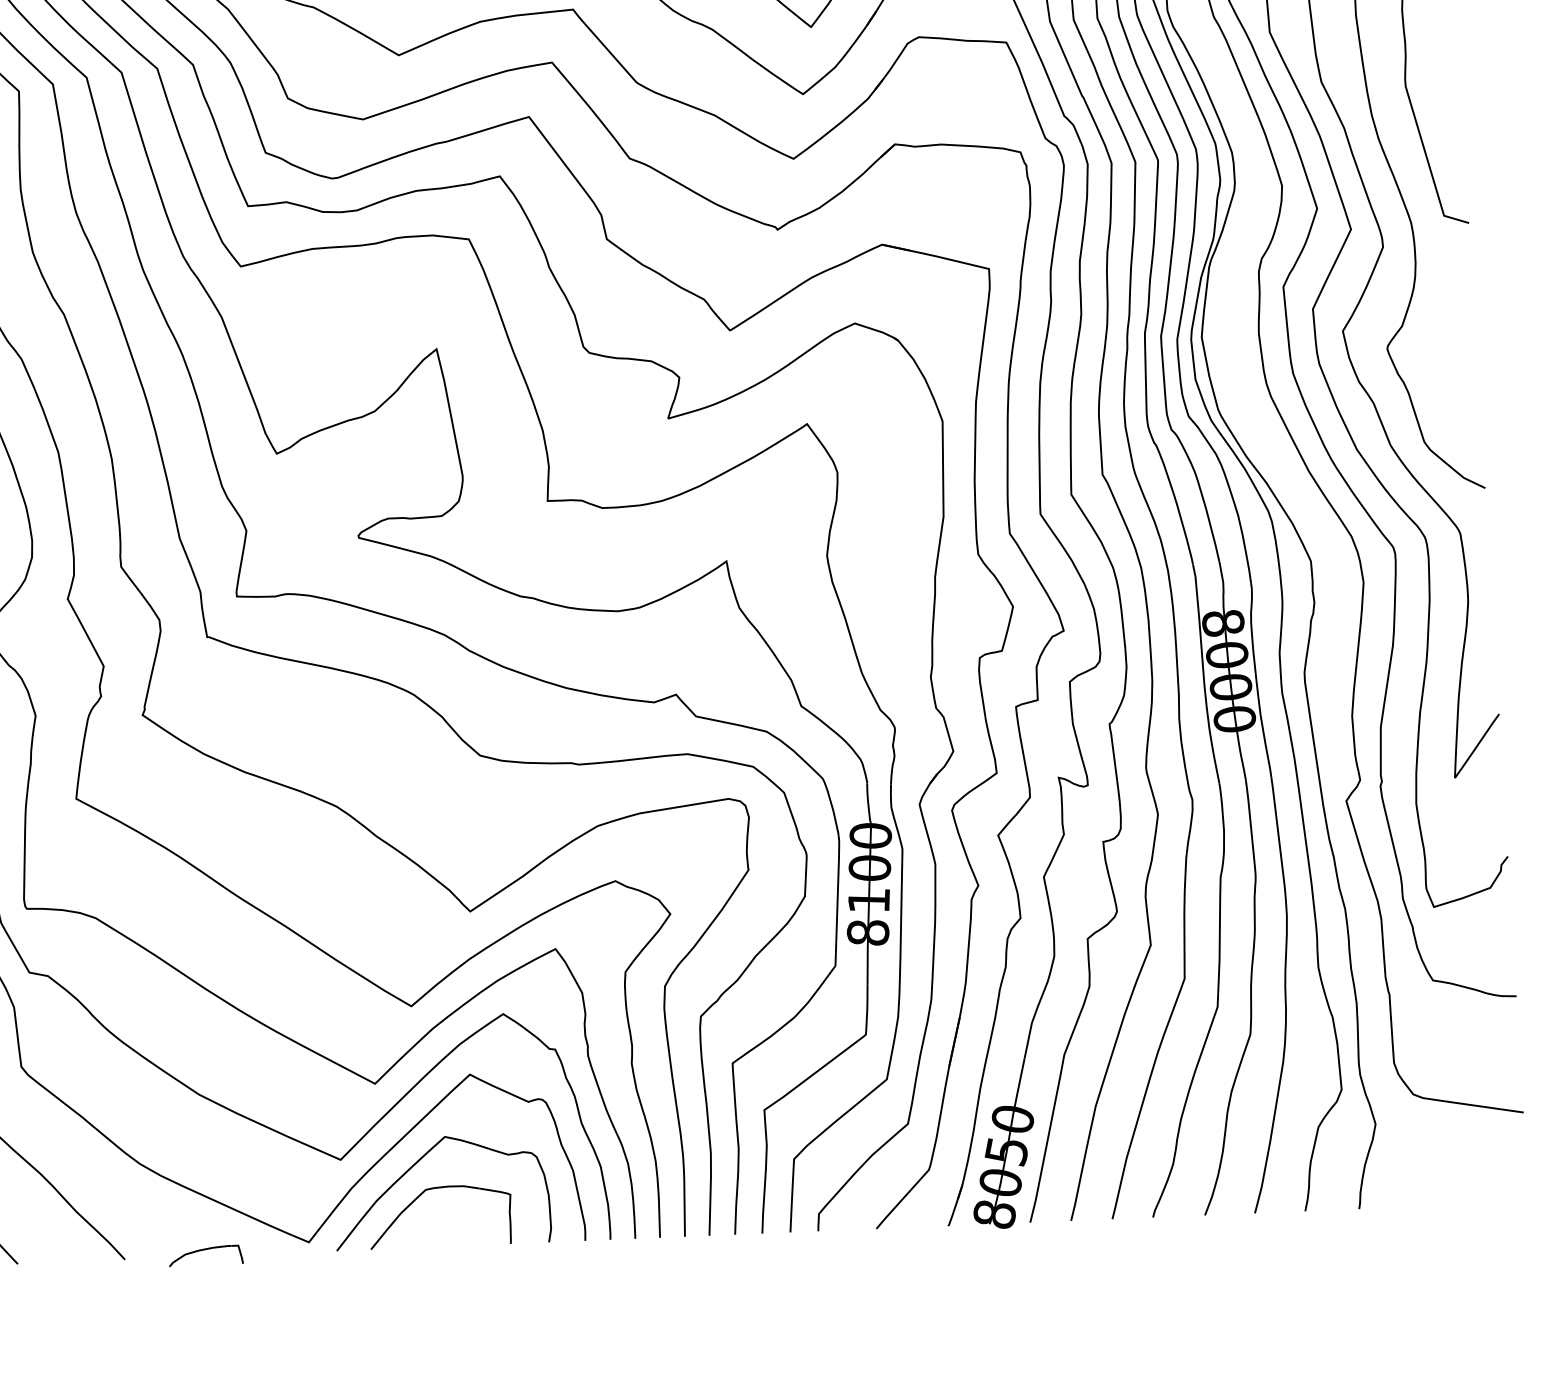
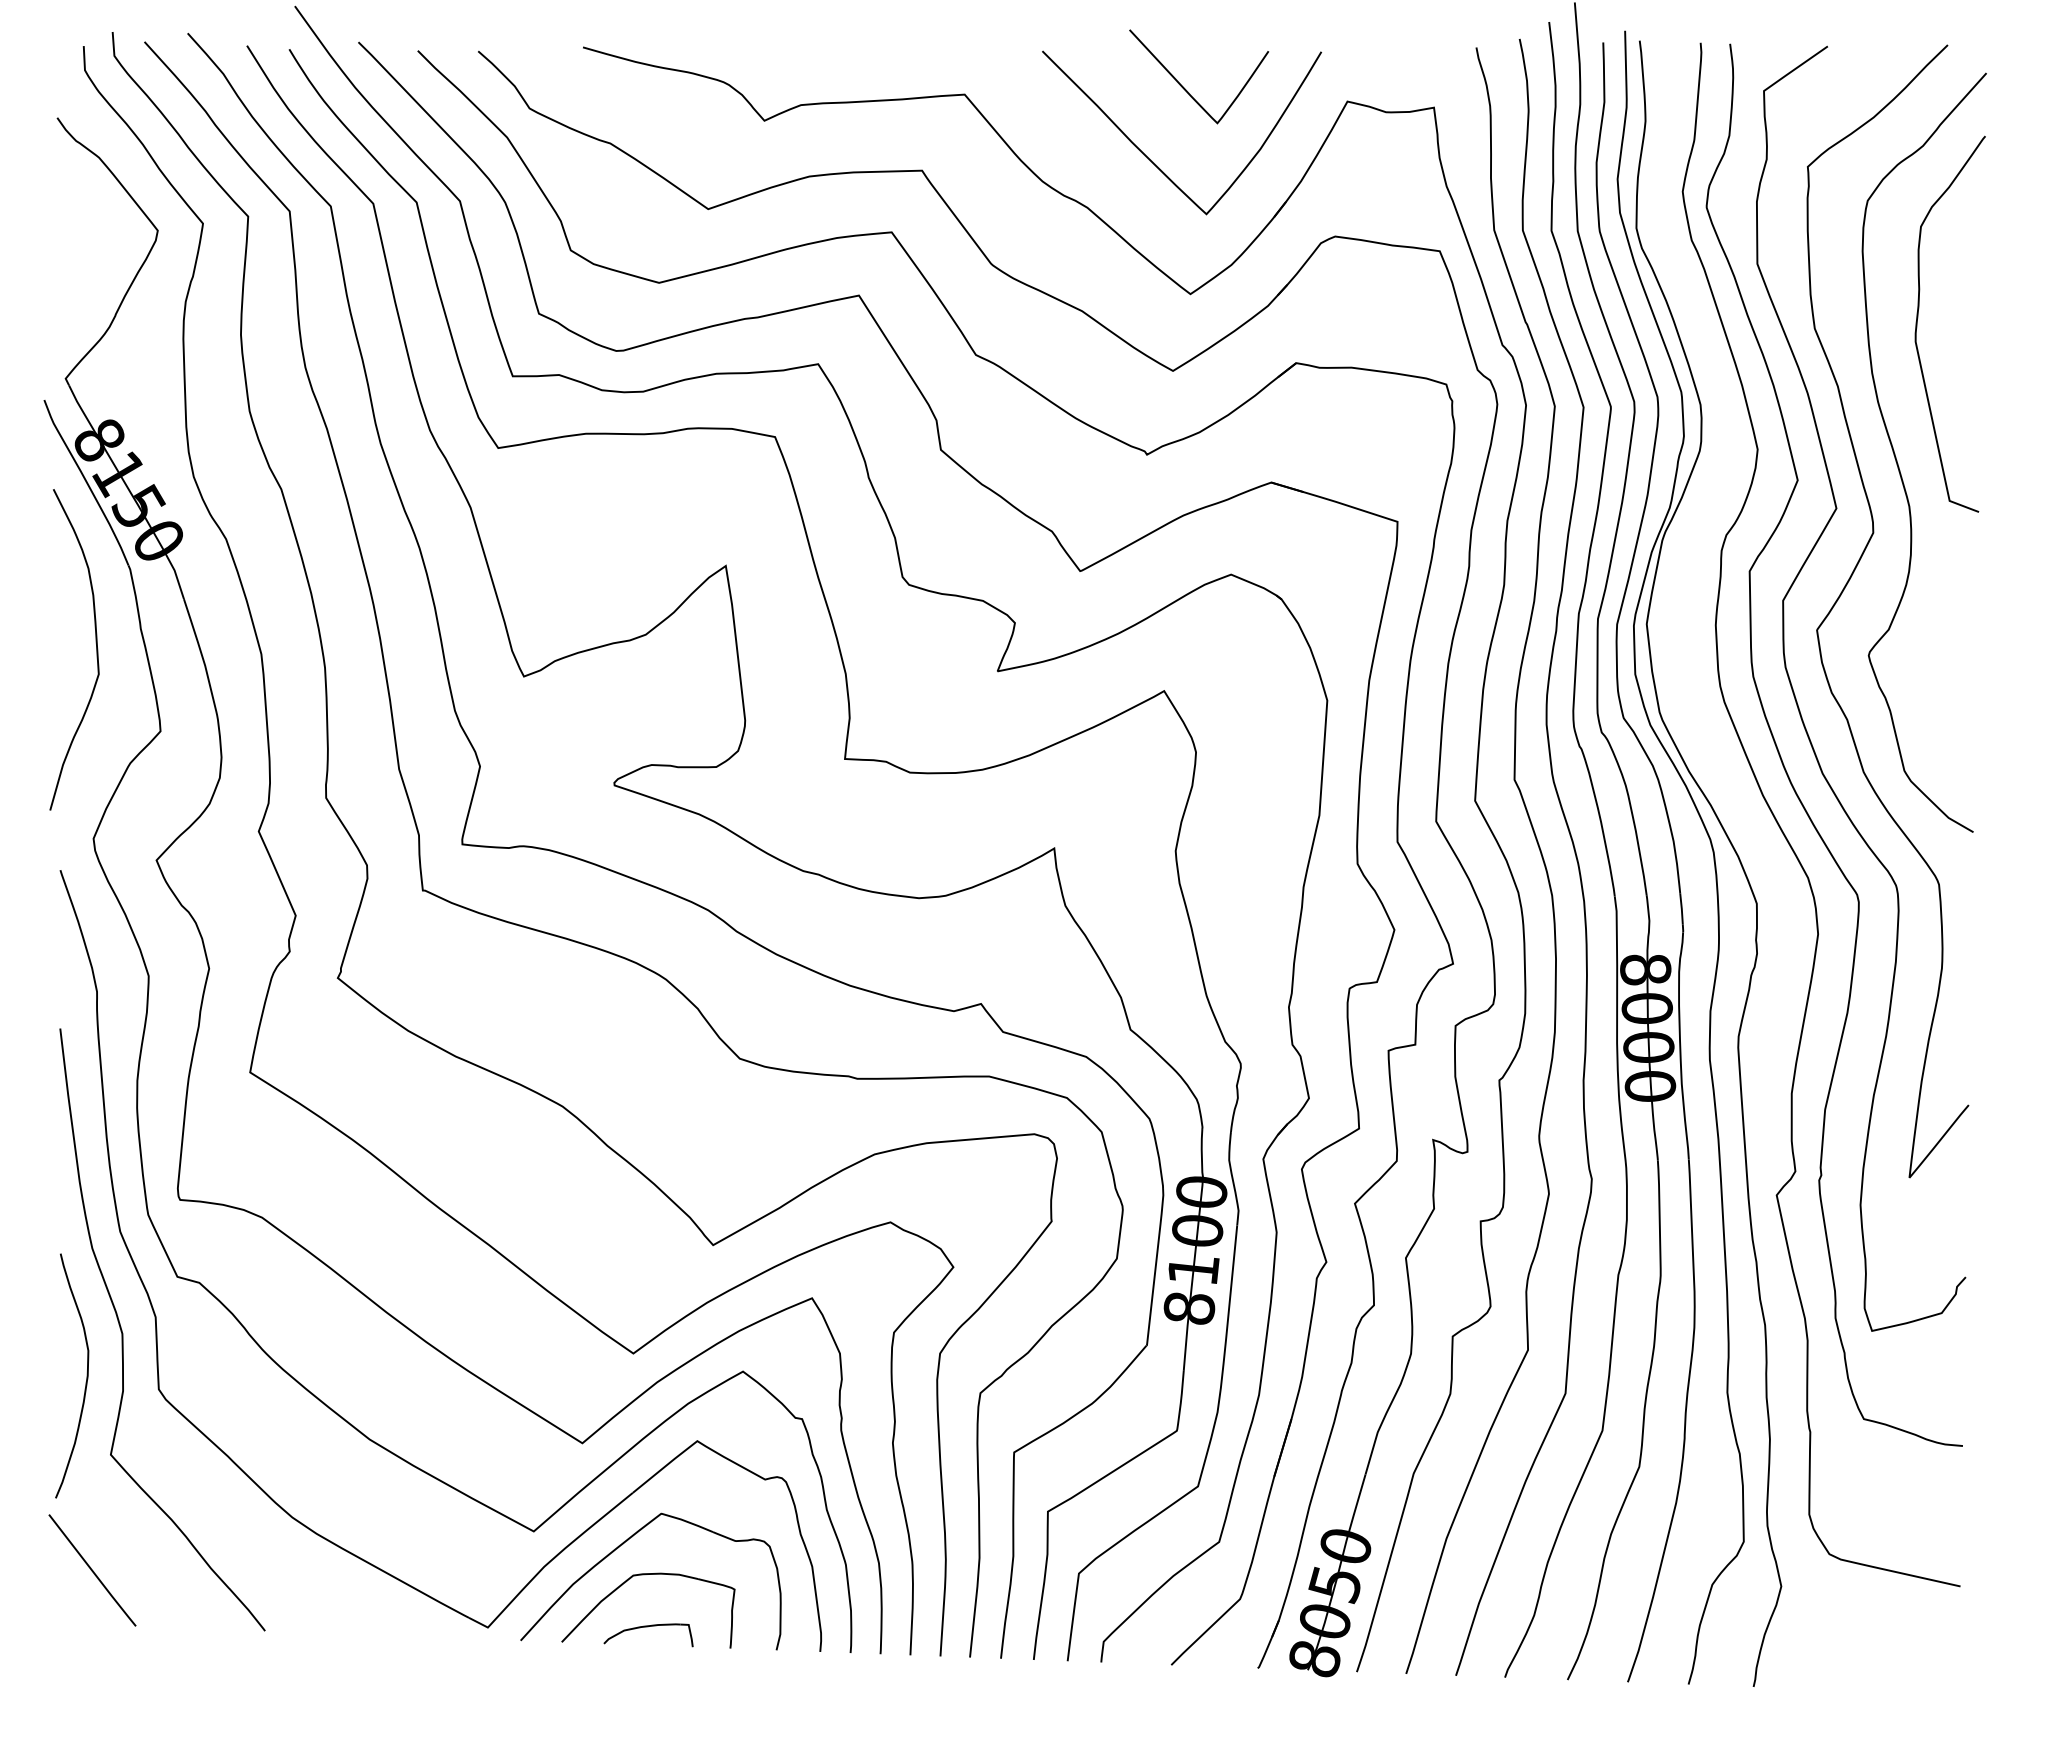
part: (205, 1250) -> (648, 1627), moved

